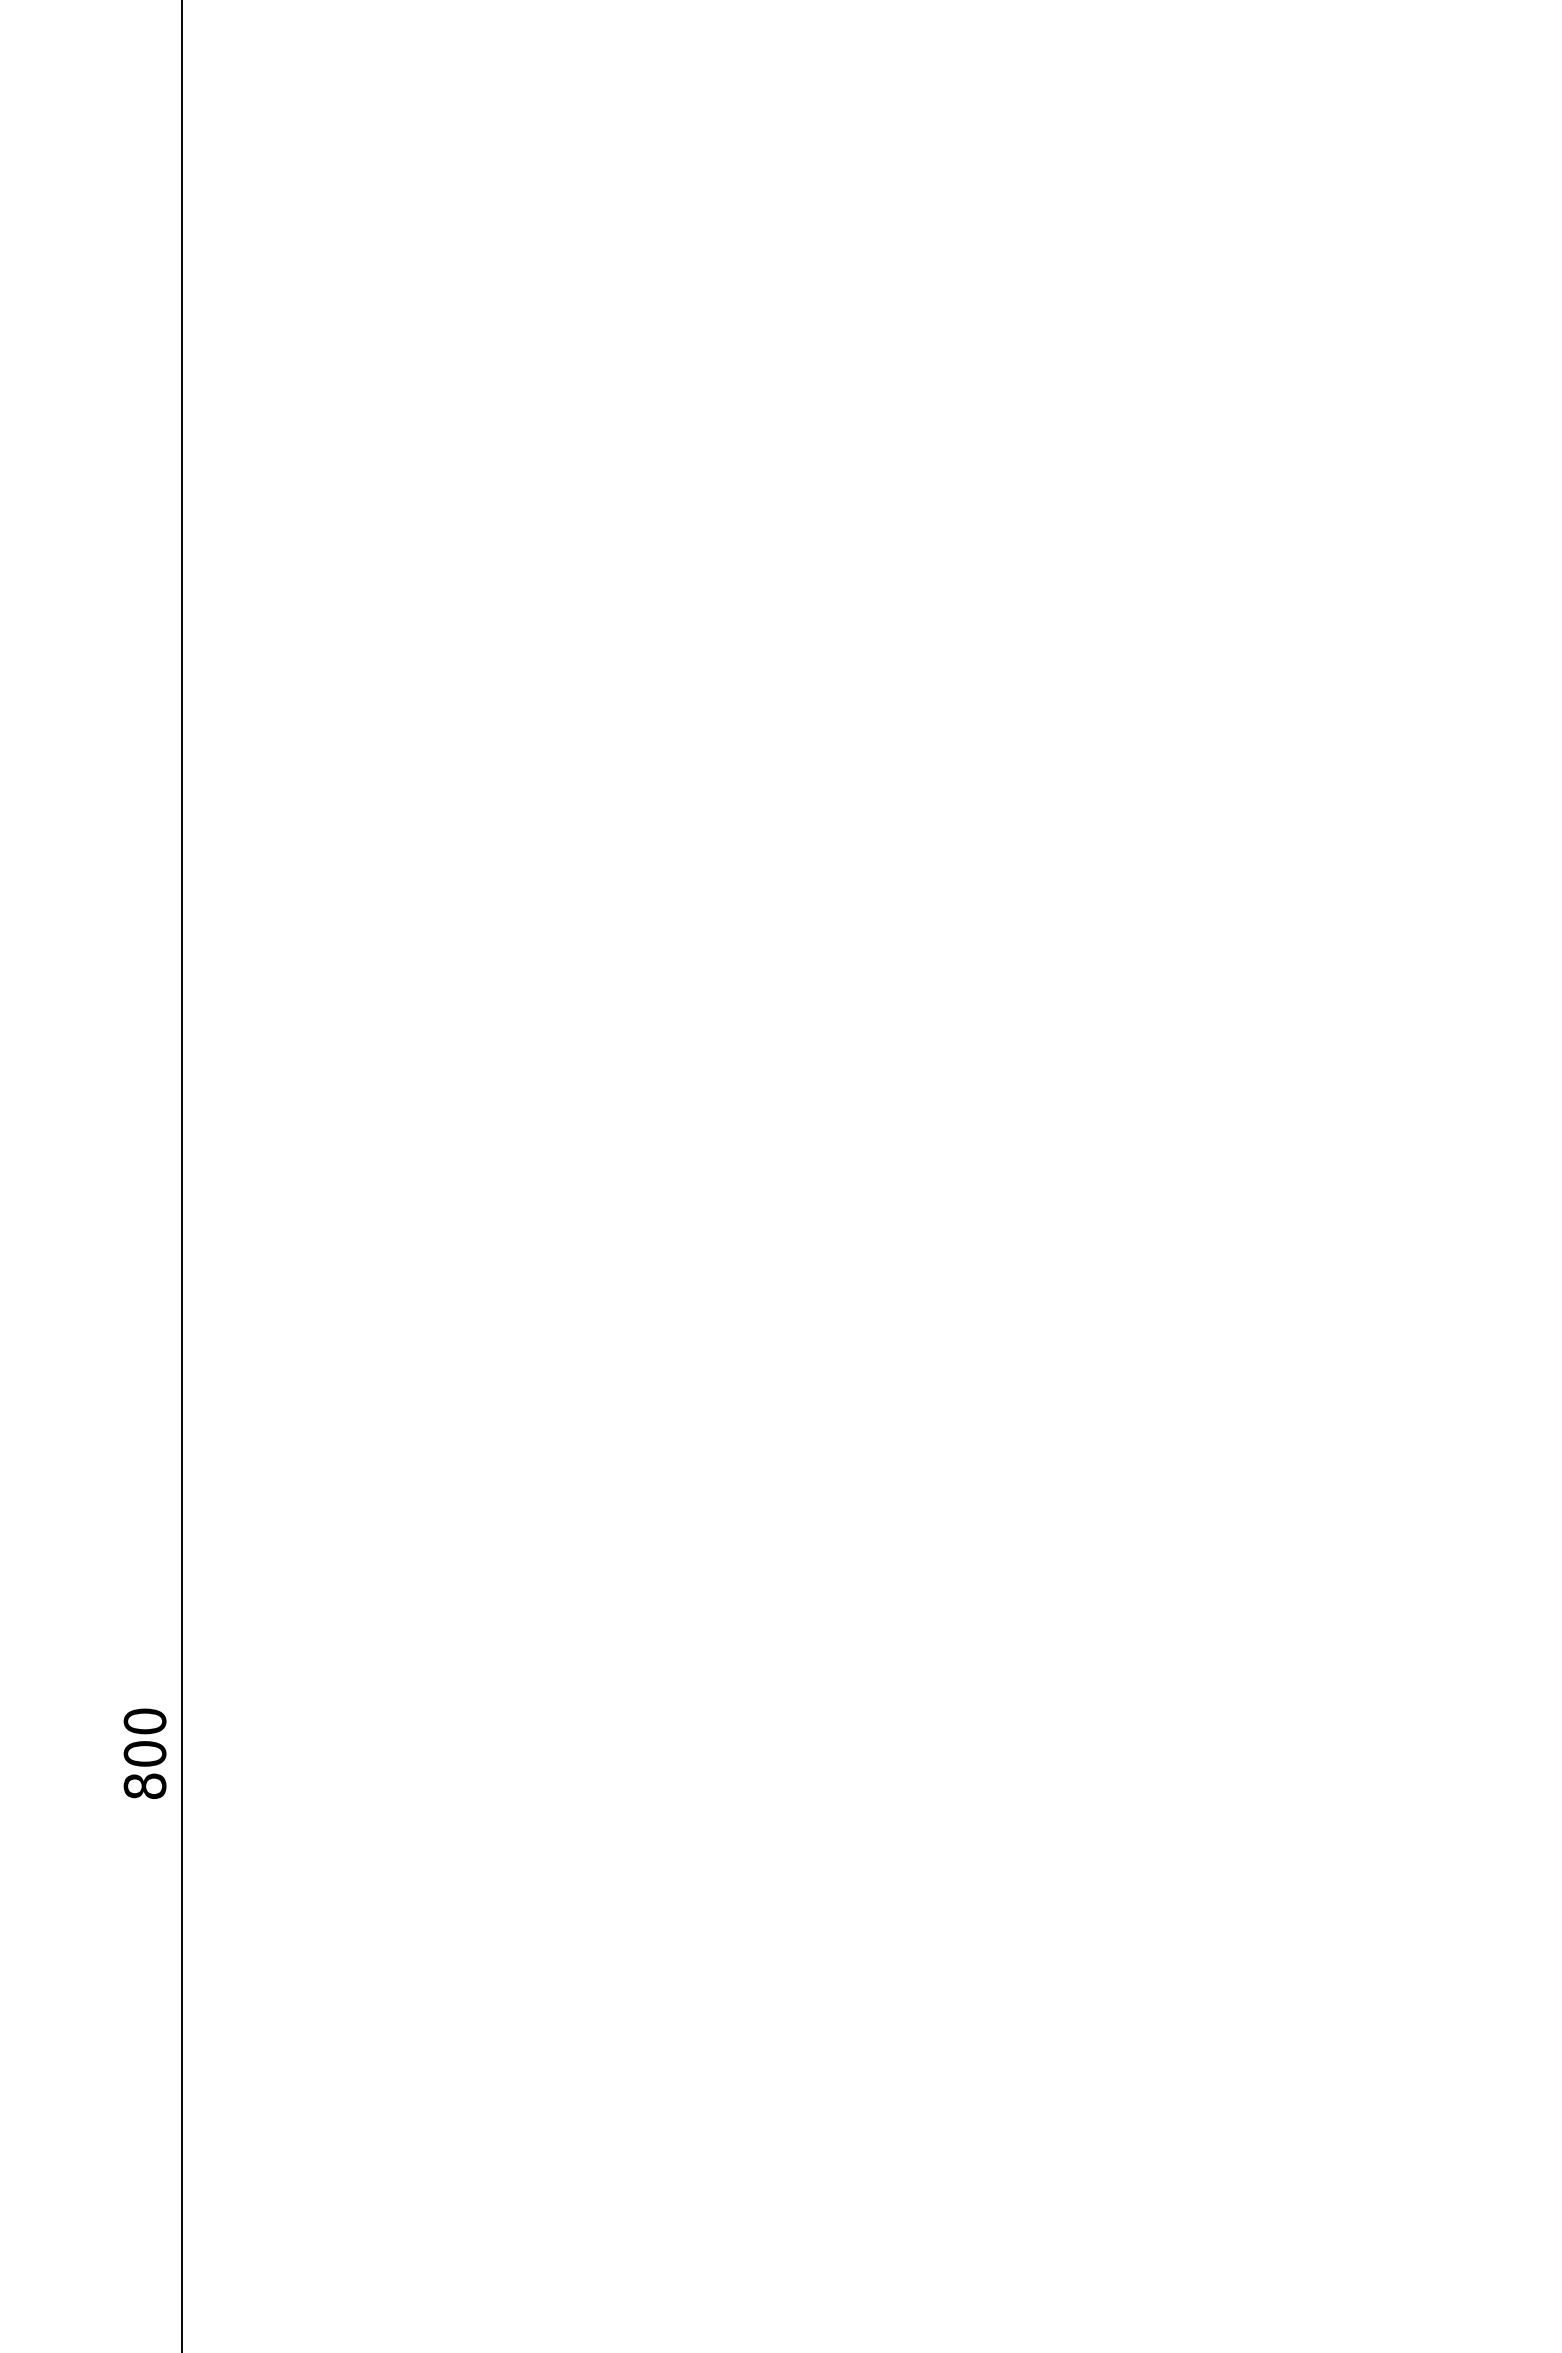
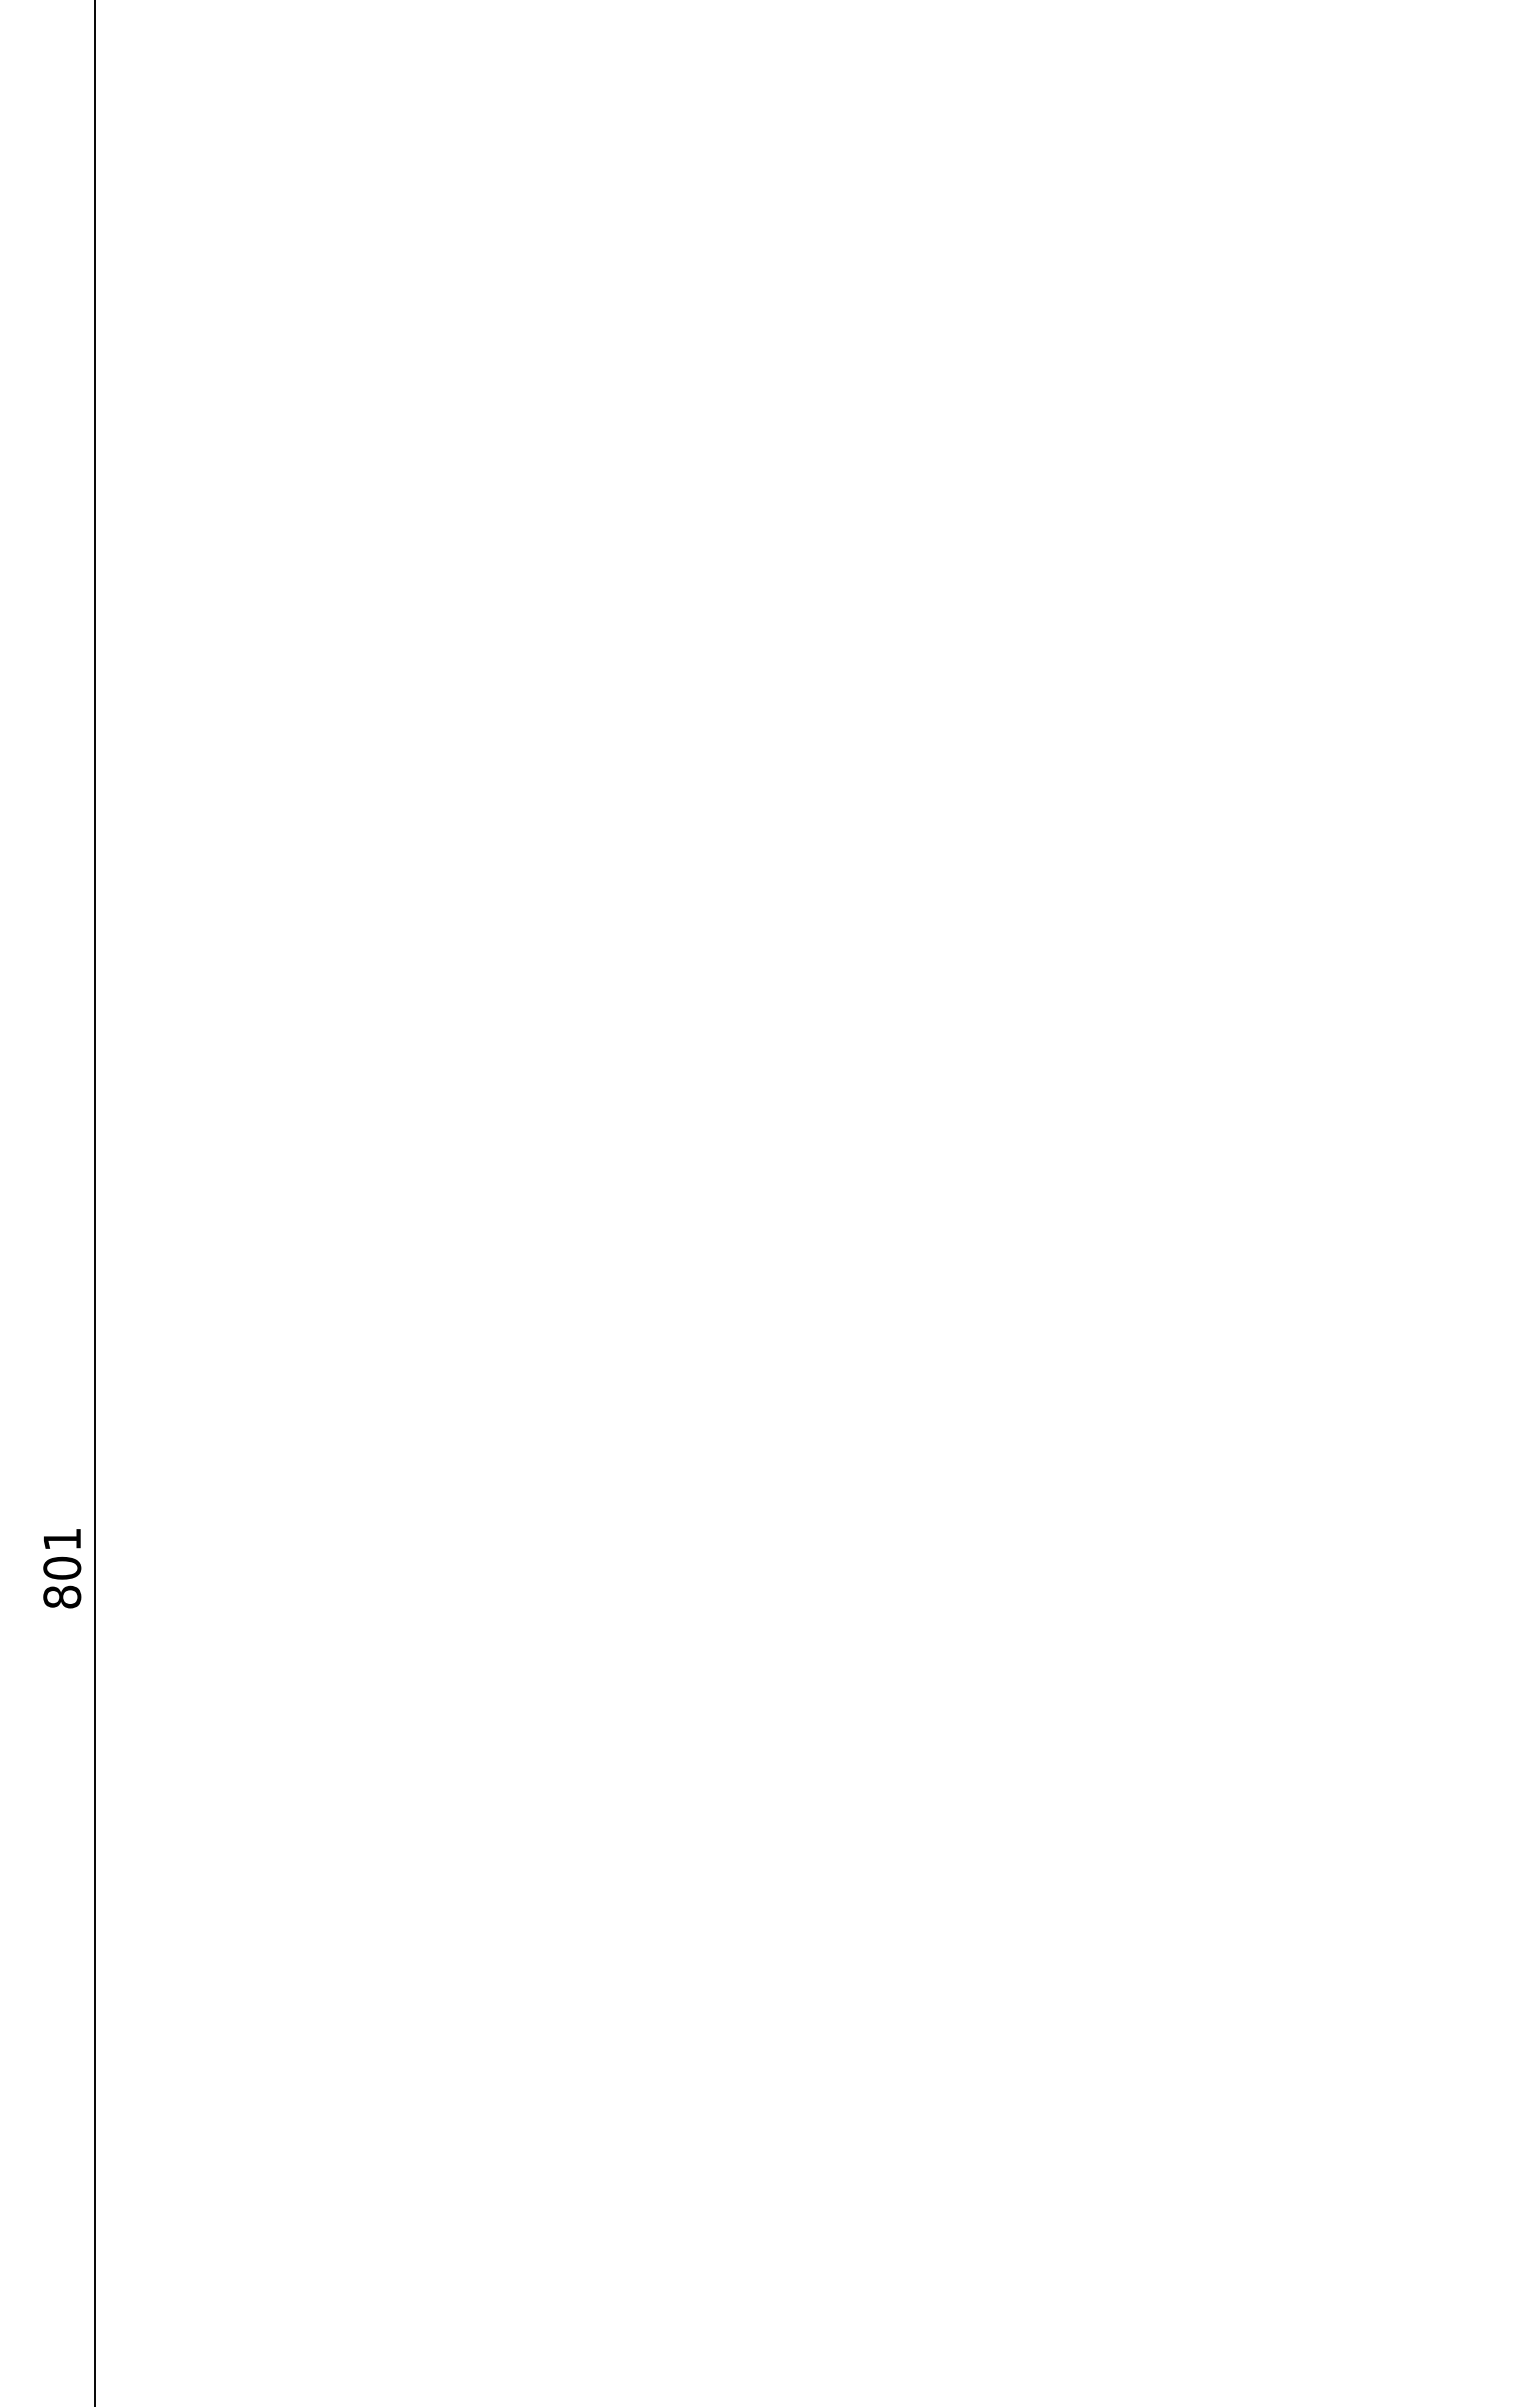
text: (145, 1721) -> (62, 1539), 800 -> 801

